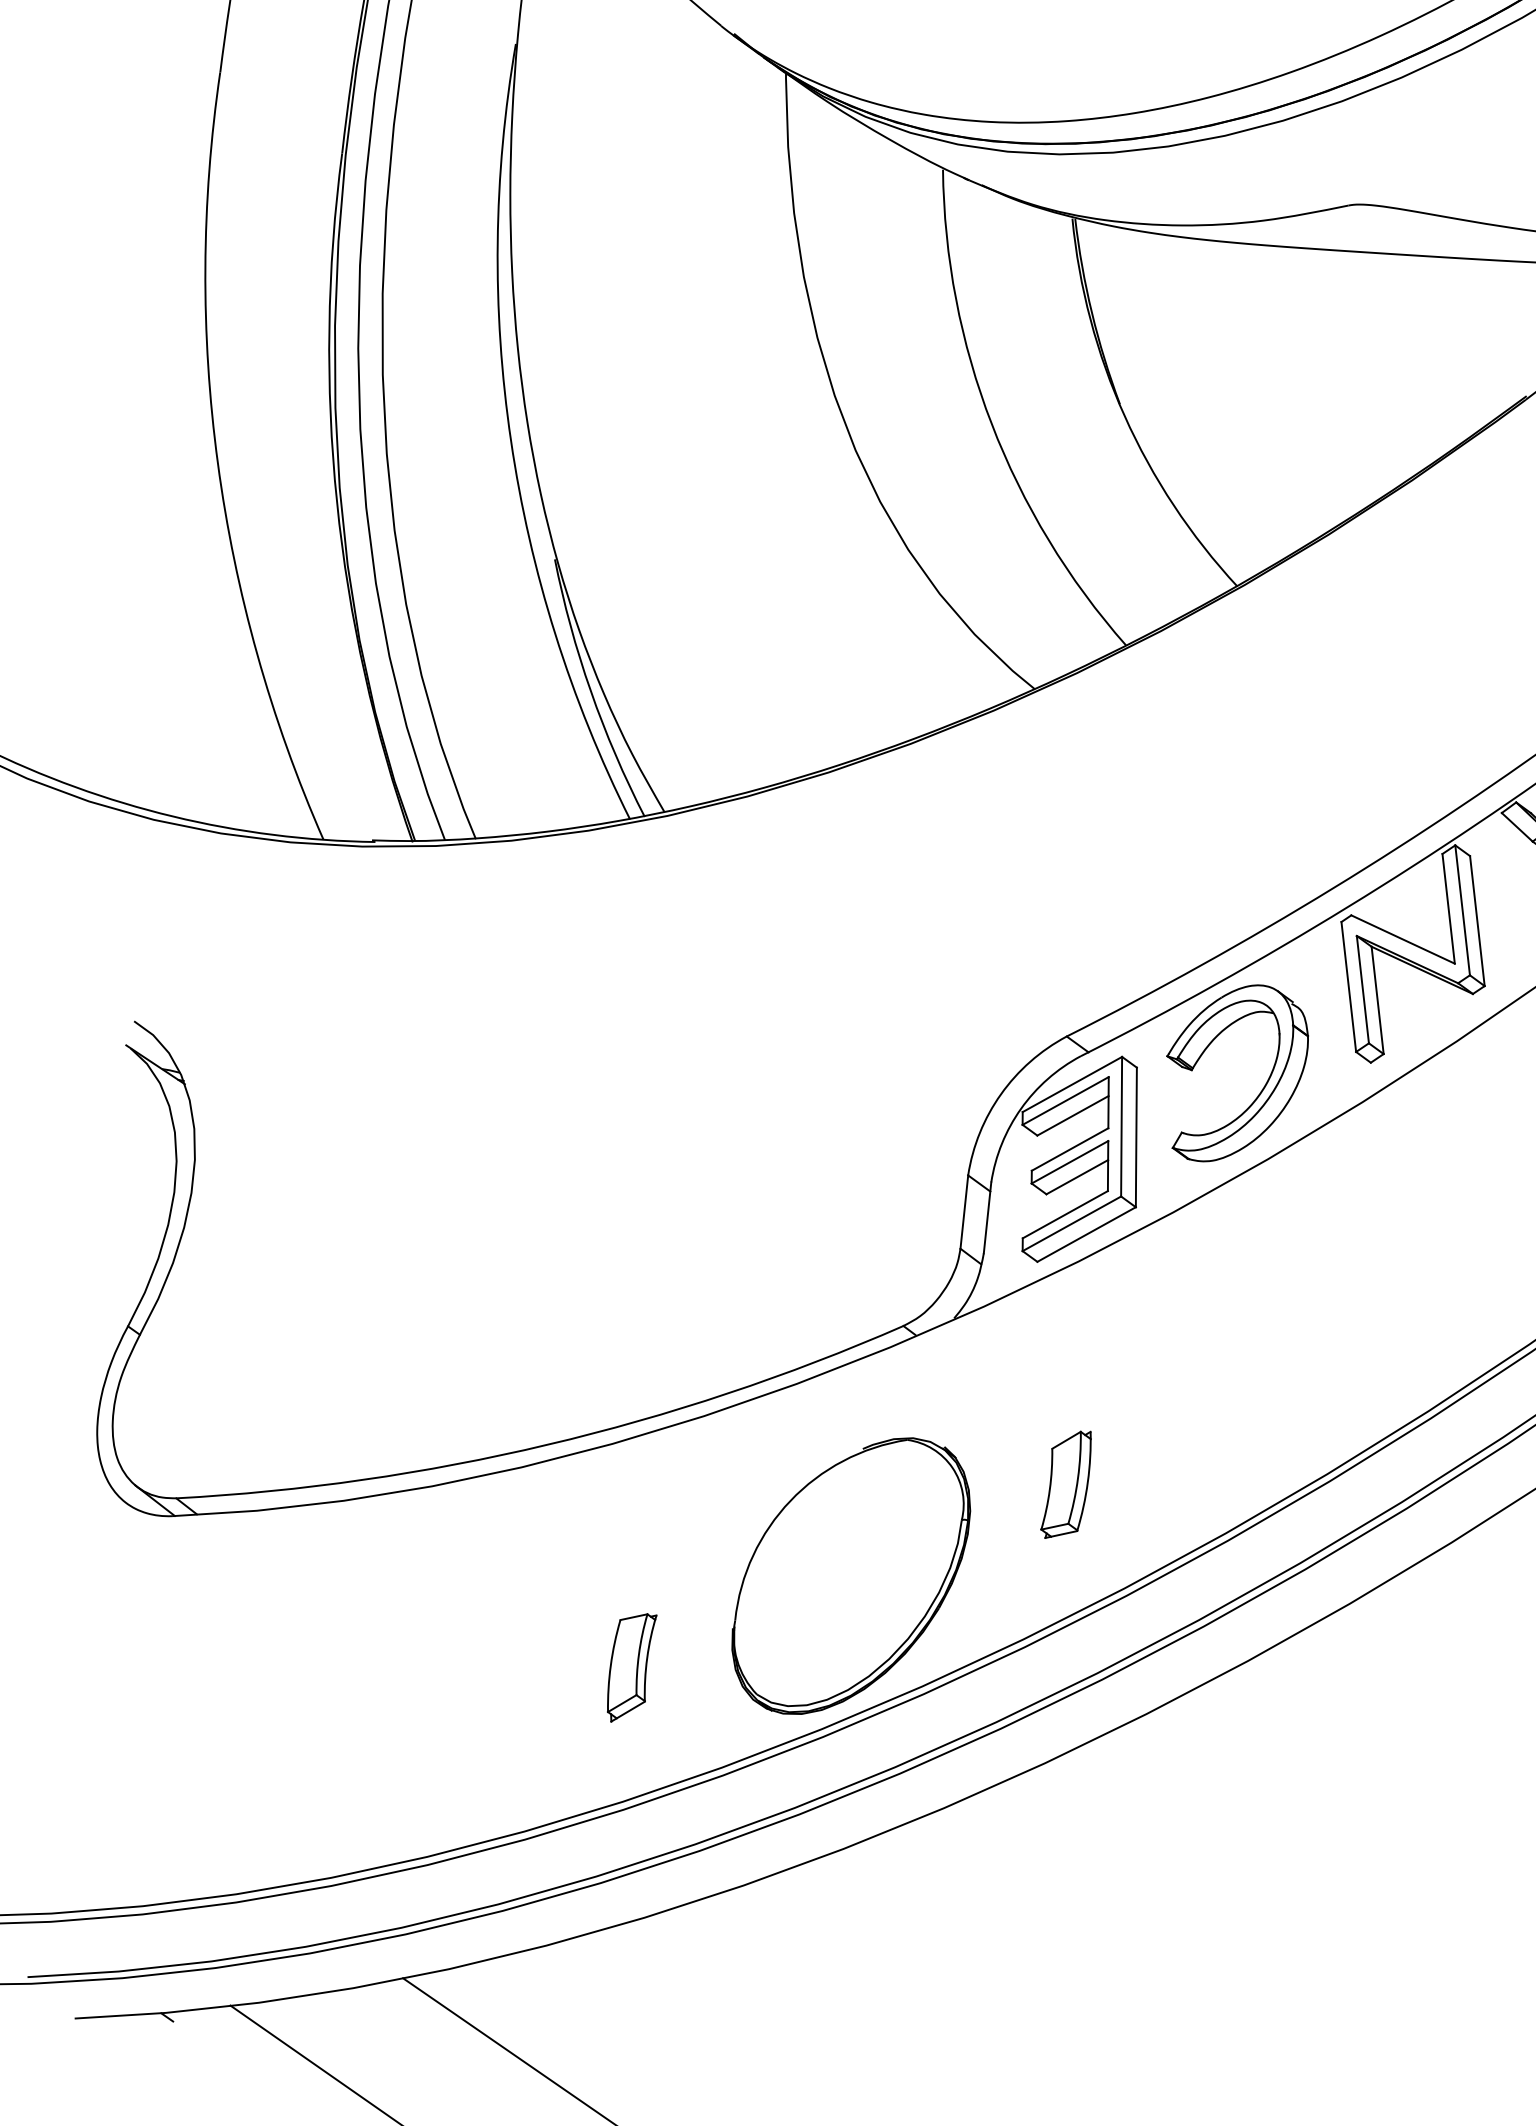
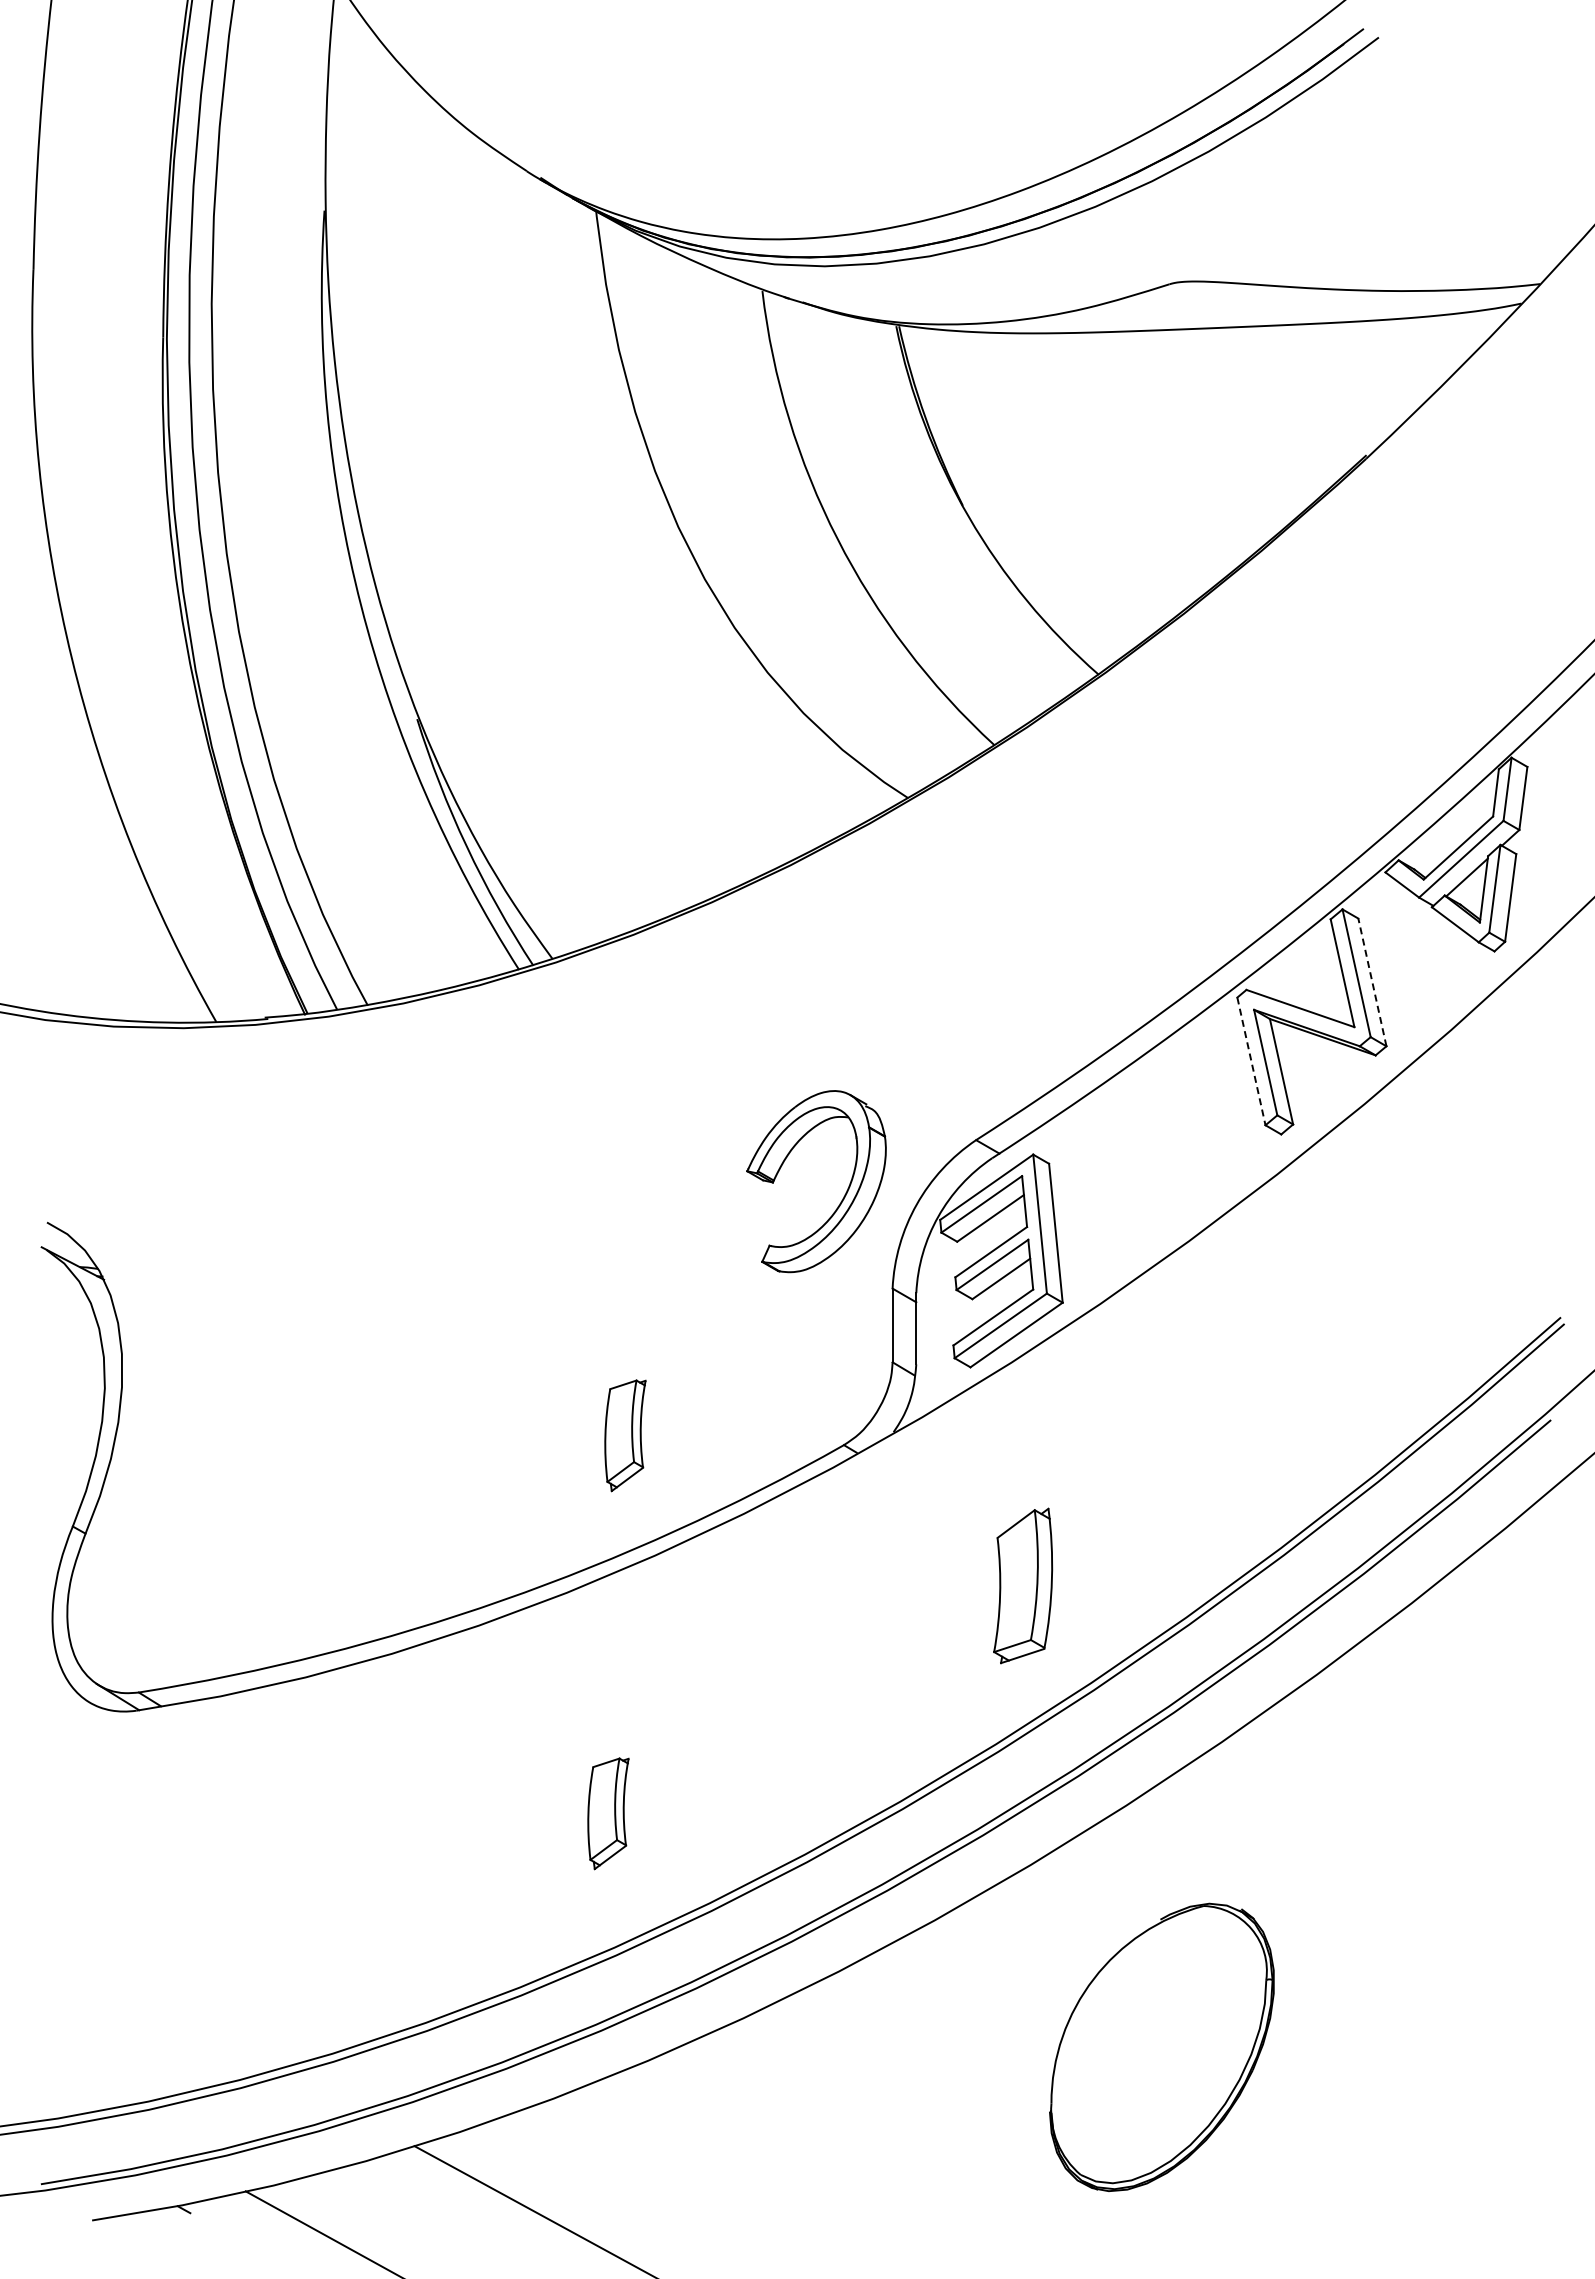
line: (1477, 920) -> (1372, 981), solid -> dashed
line: (1348, 987) -> (1251, 1061), solid -> dashed
part: (1261, 1089) -> (844, 1194), moved
part: (687, 1293) -> (625, 1435), added
part: (1066, 1484) -> (1022, 1585), size x1.4
part: (850, 1575) -> (1161, 2046), moved

